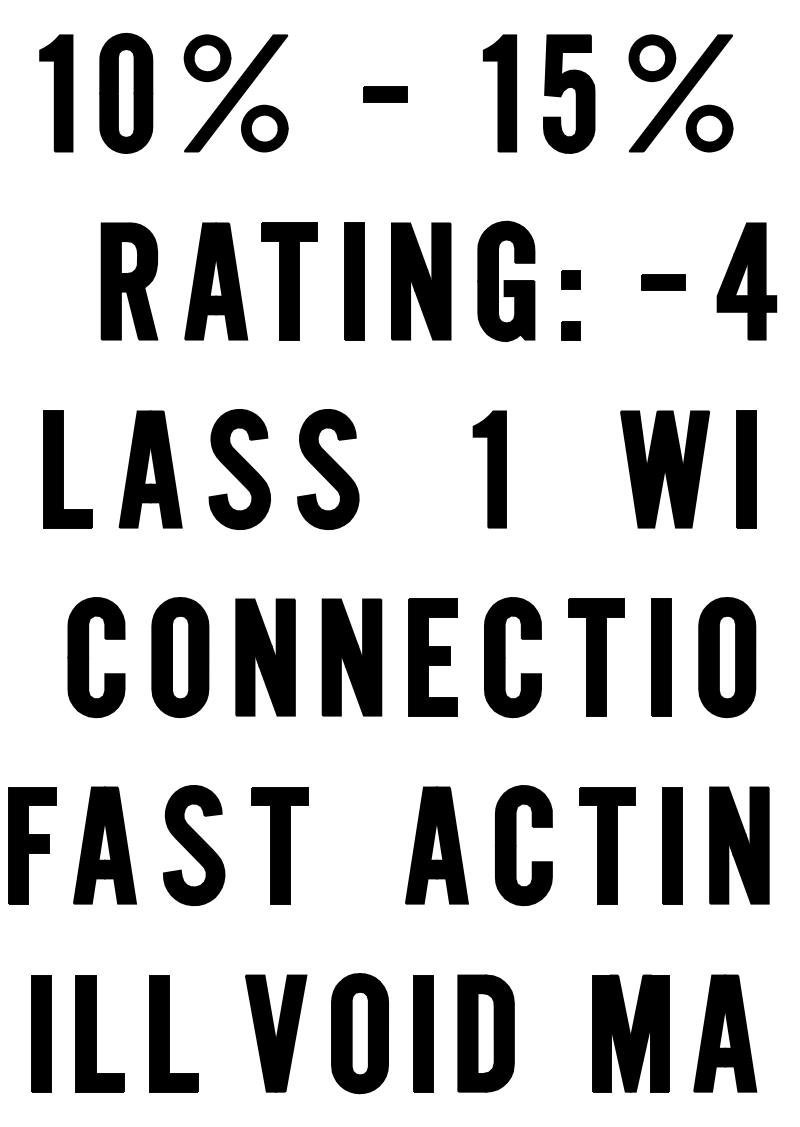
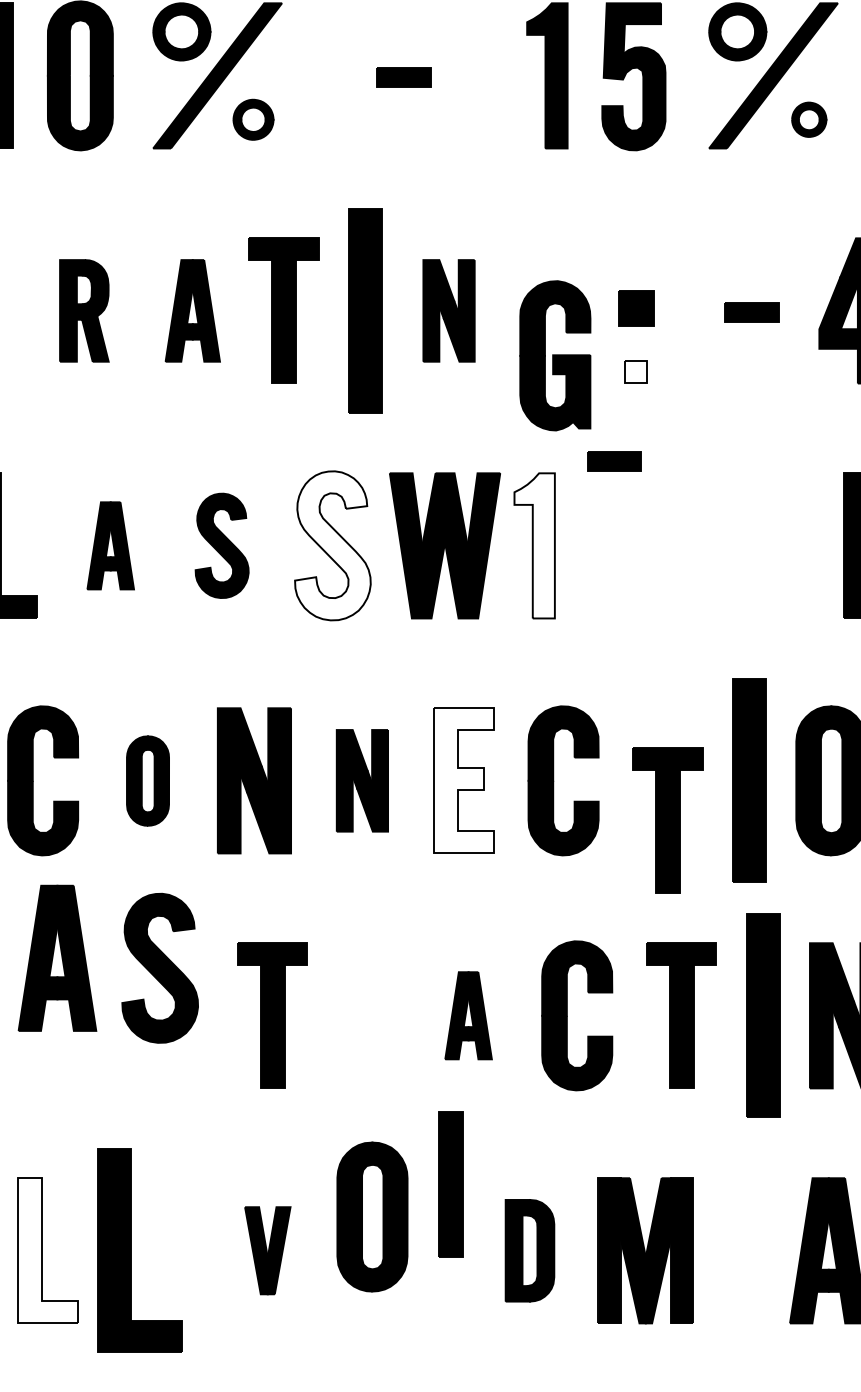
part: (264, 128) -> (253, 119), size x0.7
part: (709, 128) -> (809, 119), size x0.6
part: (570, 279) -> (635, 308), size x1.6
part: (506, 280) -> (555, 354), moved
part: (129, 281) -> (84, 310), size x0.7
part: (216, 281) -> (193, 310), size x0.7
part: (354, 281) -> (365, 310), size x1.4
part: (421, 281) -> (449, 310), size x0.7
fill: (570, 330) -> (635, 372), removed
part: (553, 401) -> (614, 460), added
part: (150, 469) -> (110, 545), size x0.6
part: (239, 469) -> (221, 545), size x0.7
fill: (328, 469) -> (333, 545), removed
fill: (489, 469) -> (534, 545), removed
part: (664, 469) -> (444, 545), moved
part: (180, 657) -> (148, 780), size x0.6
part: (351, 657) -> (361, 780), size x0.7
fill: (433, 657) -> (464, 780), removed
part: (596, 657) -> (667, 820), moved
part: (661, 657) -> (749, 780), size x1.4
part: (104, 845) -> (56, 958), moved
part: (194, 845) -> (160, 968), moved
part: (436, 845) -> (468, 1015), size x0.6
part: (672, 845) -> (762, 1015), size x1.4
fill: (100, 1033) -> (48, 1250), removed
part: (173, 1033) -> (139, 1250), size x1.4
part: (276, 1033) -> (268, 1250), size x0.6
part: (359, 1033) -> (371, 1216), moved
part: (423, 1033) -> (451, 1184), moved
part: (485, 1033) -> (529, 1250), size x0.7
part: (630, 1033) -> (645, 1250), moved

